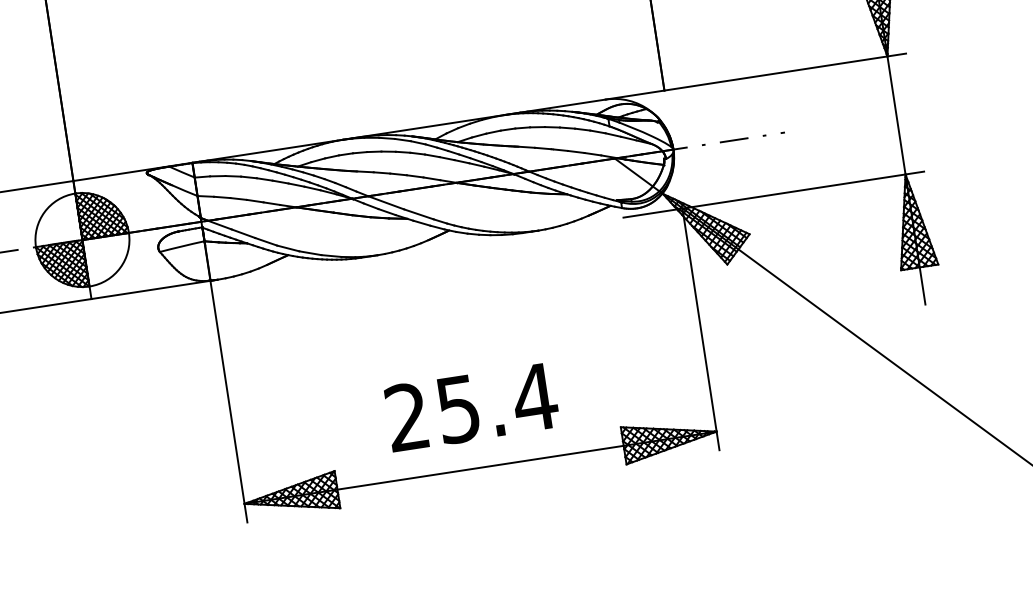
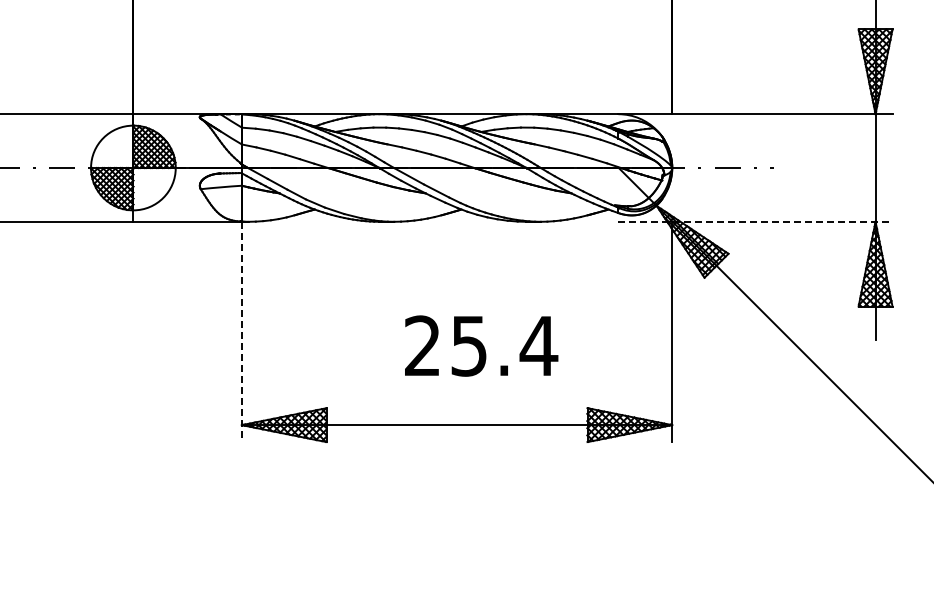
line: (773, 194) -> (755, 221), solid -> dashed
line: (228, 402) -> (241, 332), solid -> dashed
text: (471, 406) -> (481, 345), moved

